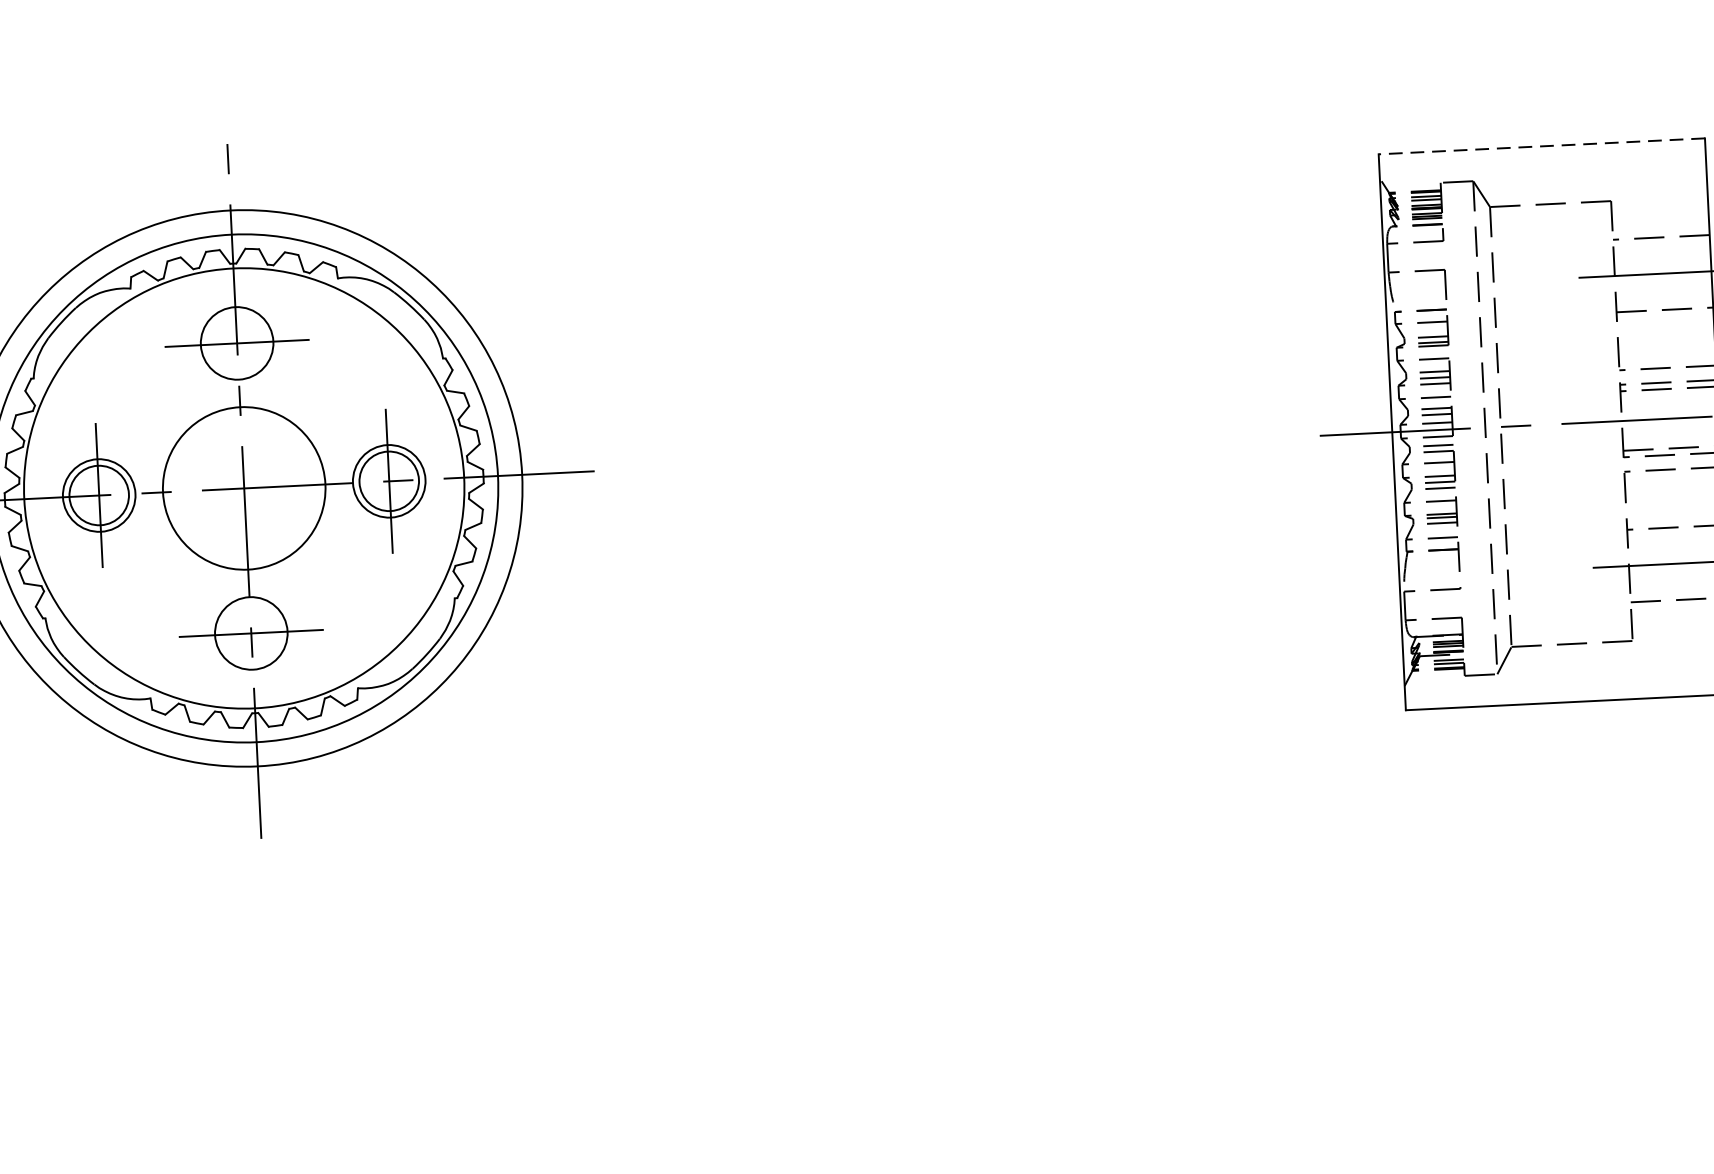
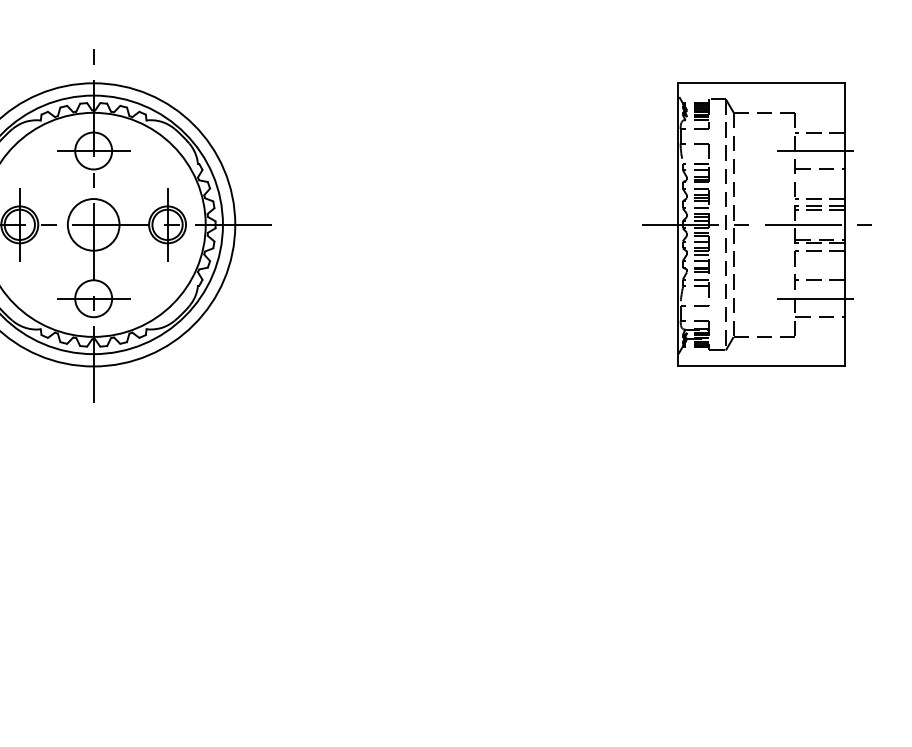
line: (1541, 146) -> (761, 83), dashed -> solid
circle: (243, 487) -> (93, 224), size x0.62

